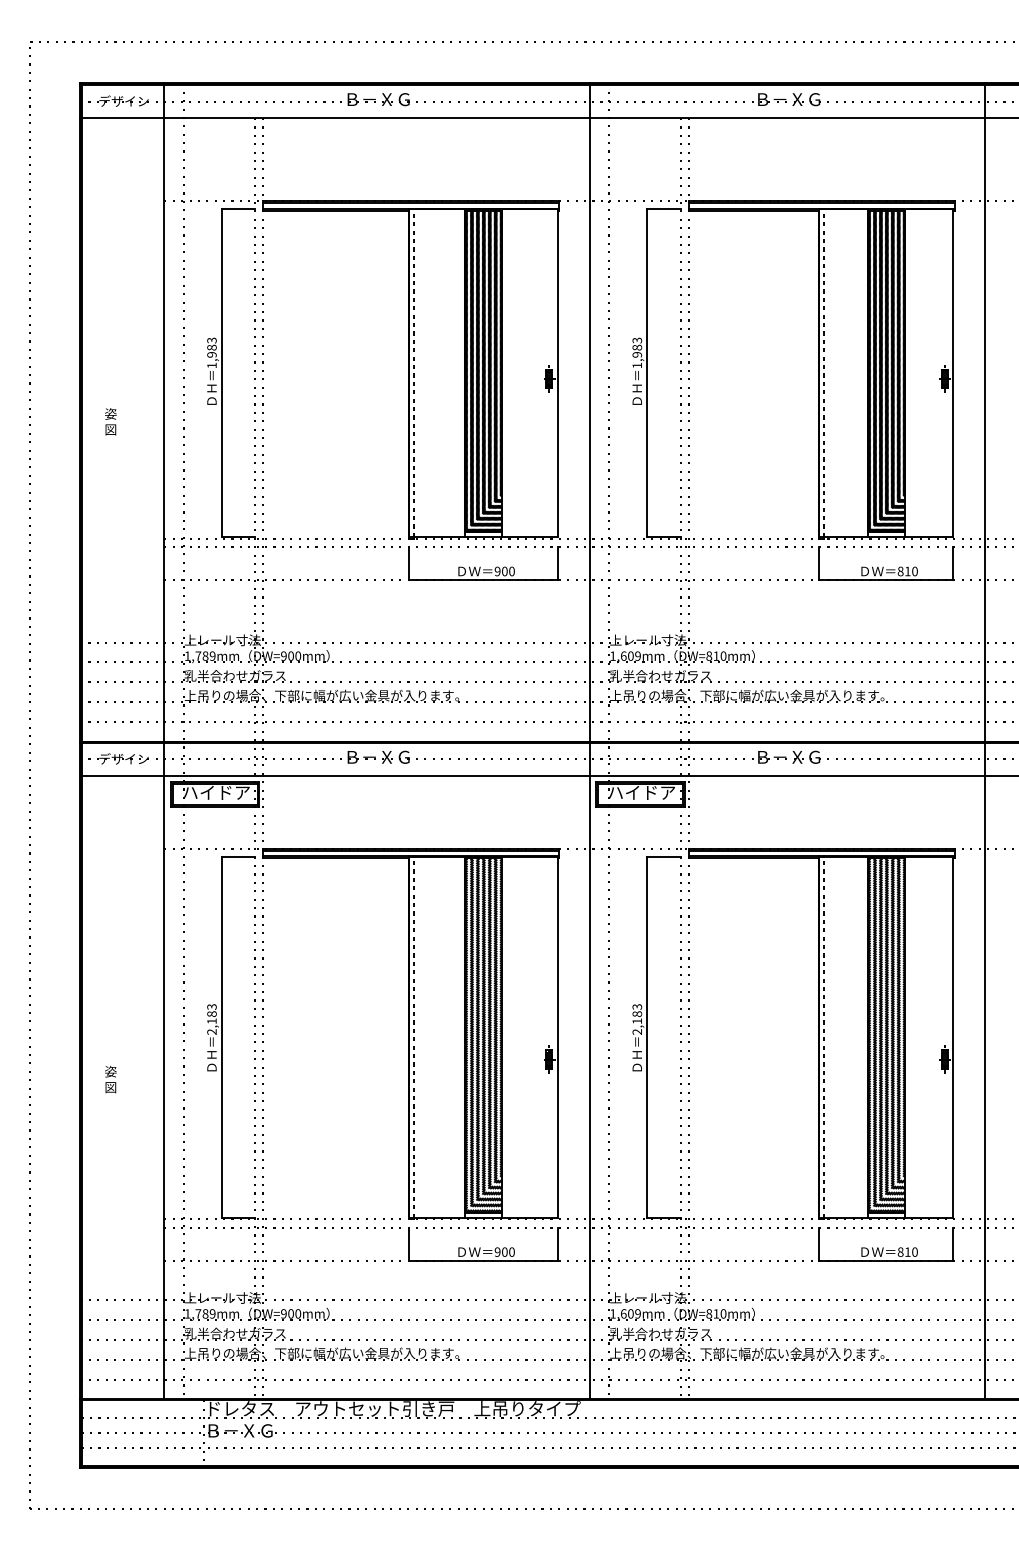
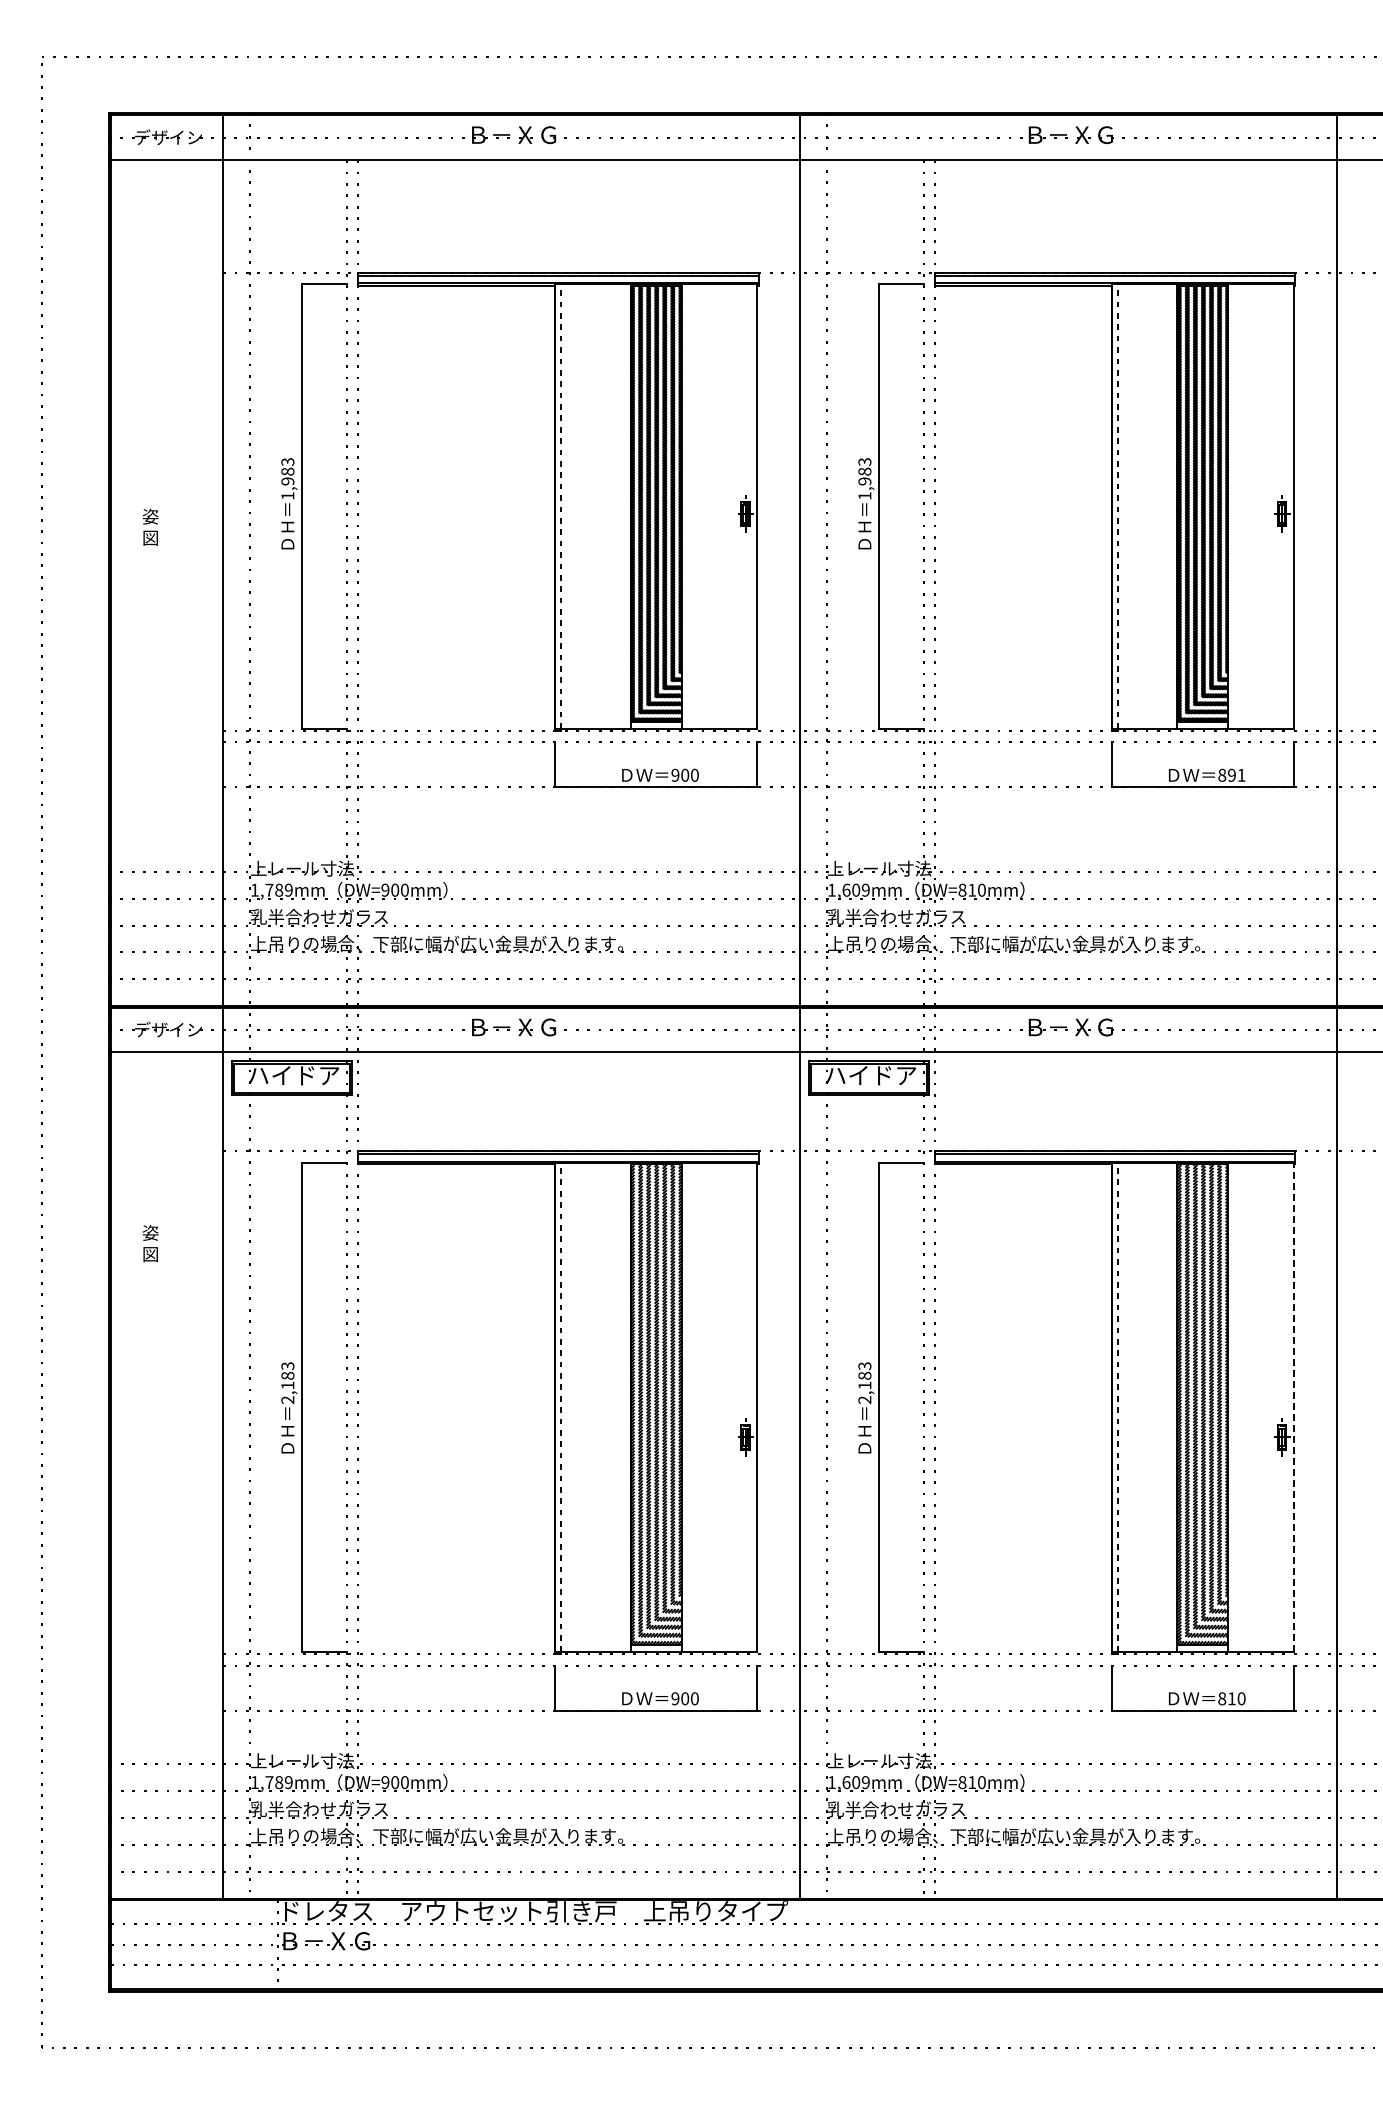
text: (110, 421) -> (150, 526), moved
text: (911, 570) -> (1236, 774), 810 -> 891
line: (953, 1037) -> (1293, 1407), solid -> dashed
text: (110, 1079) -> (150, 1243), moved

